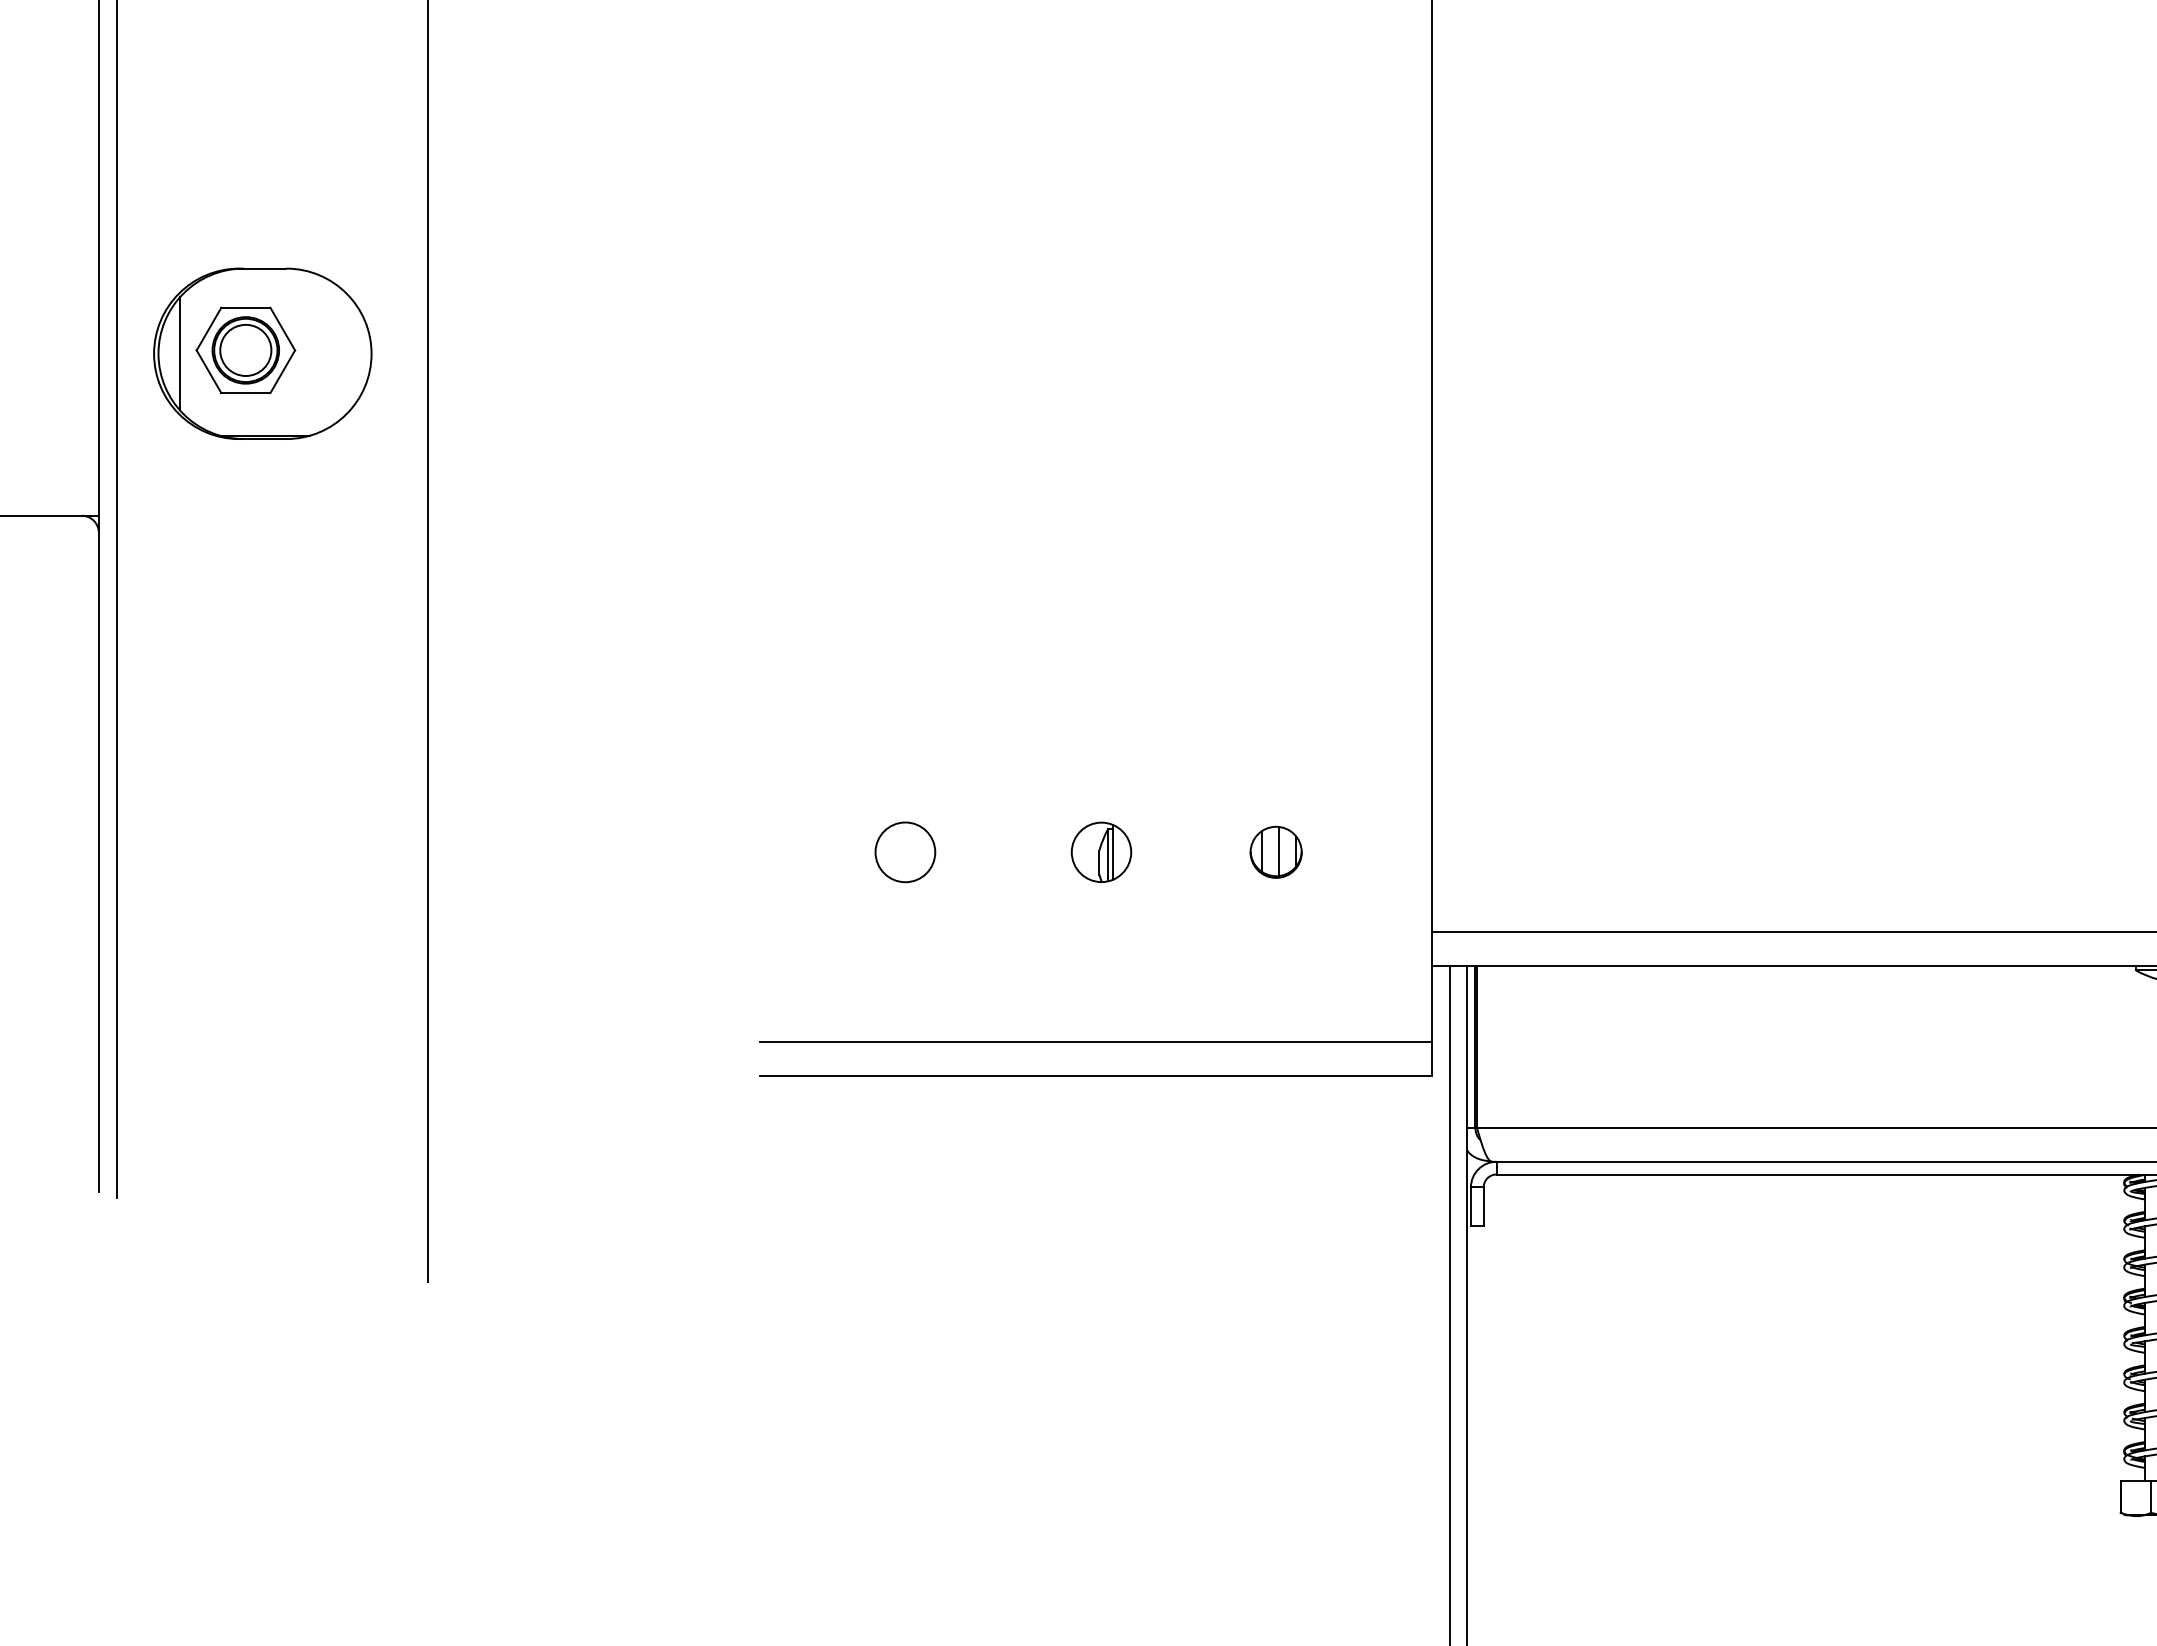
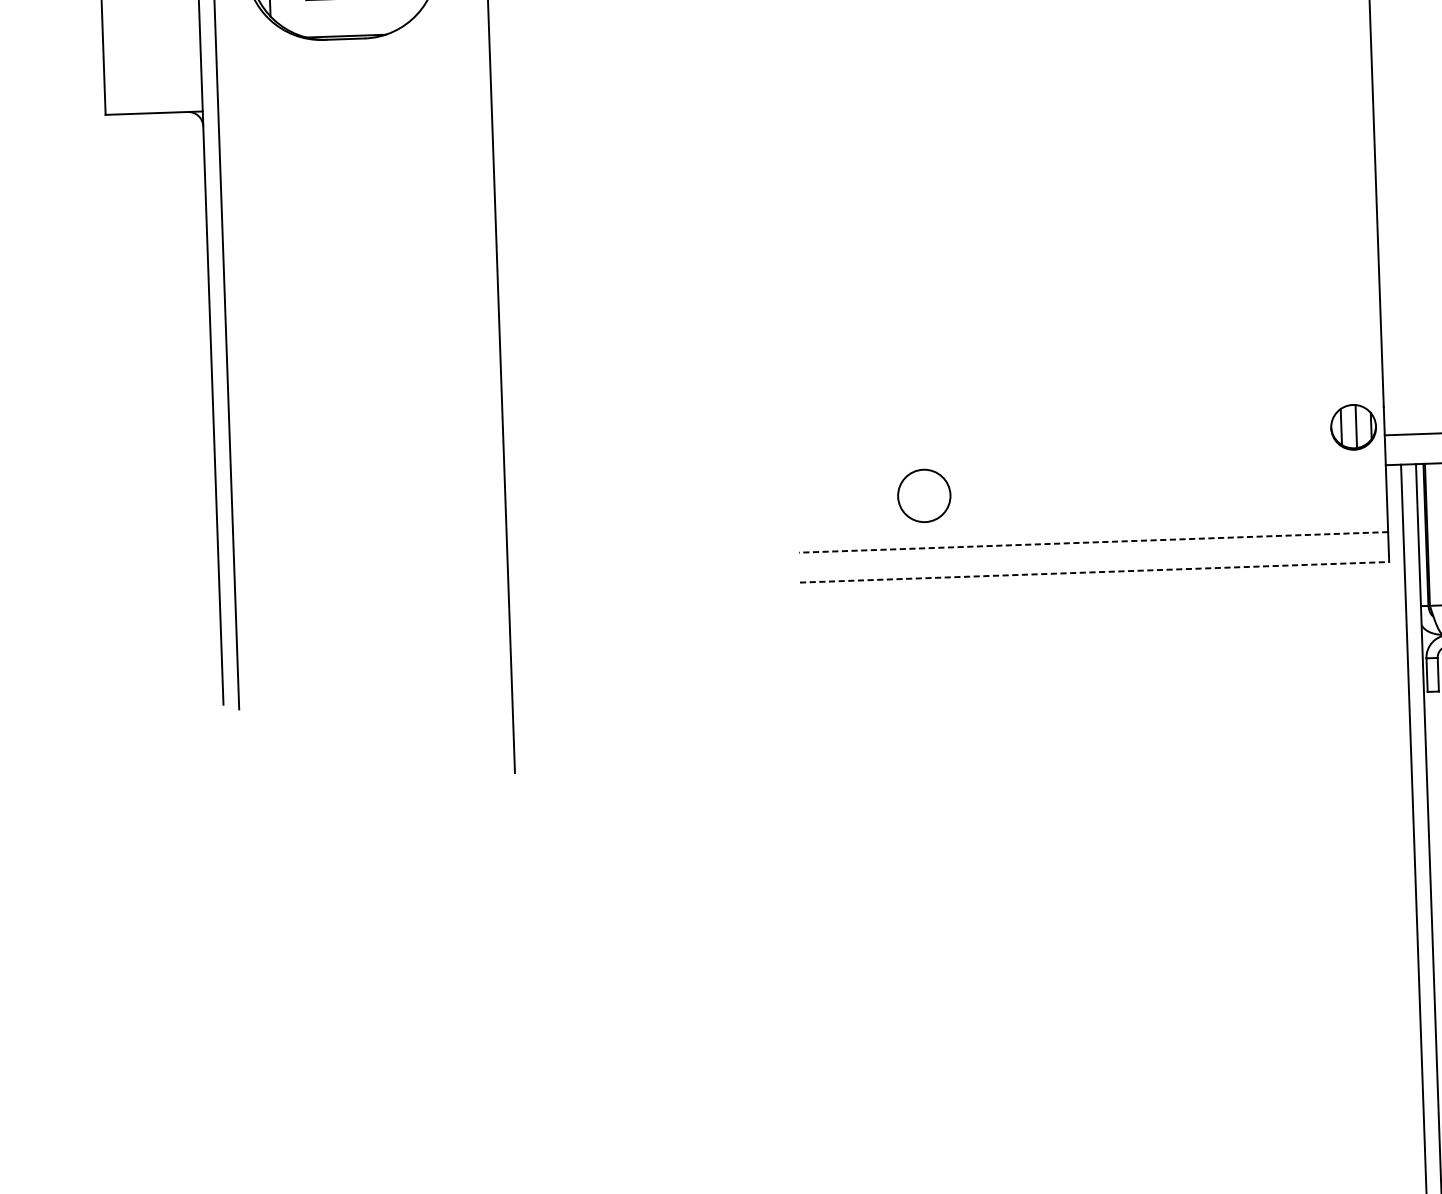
part: (1101, 851) -> (1092, 375), removed
part: (1275, 851) -> (1353, 426), moved
circle: (905, 852) -> (924, 496), moved
line: (1096, 1042) -> (1093, 542), solid -> dashed
line: (1096, 1076) -> (1094, 572), solid -> dashed

